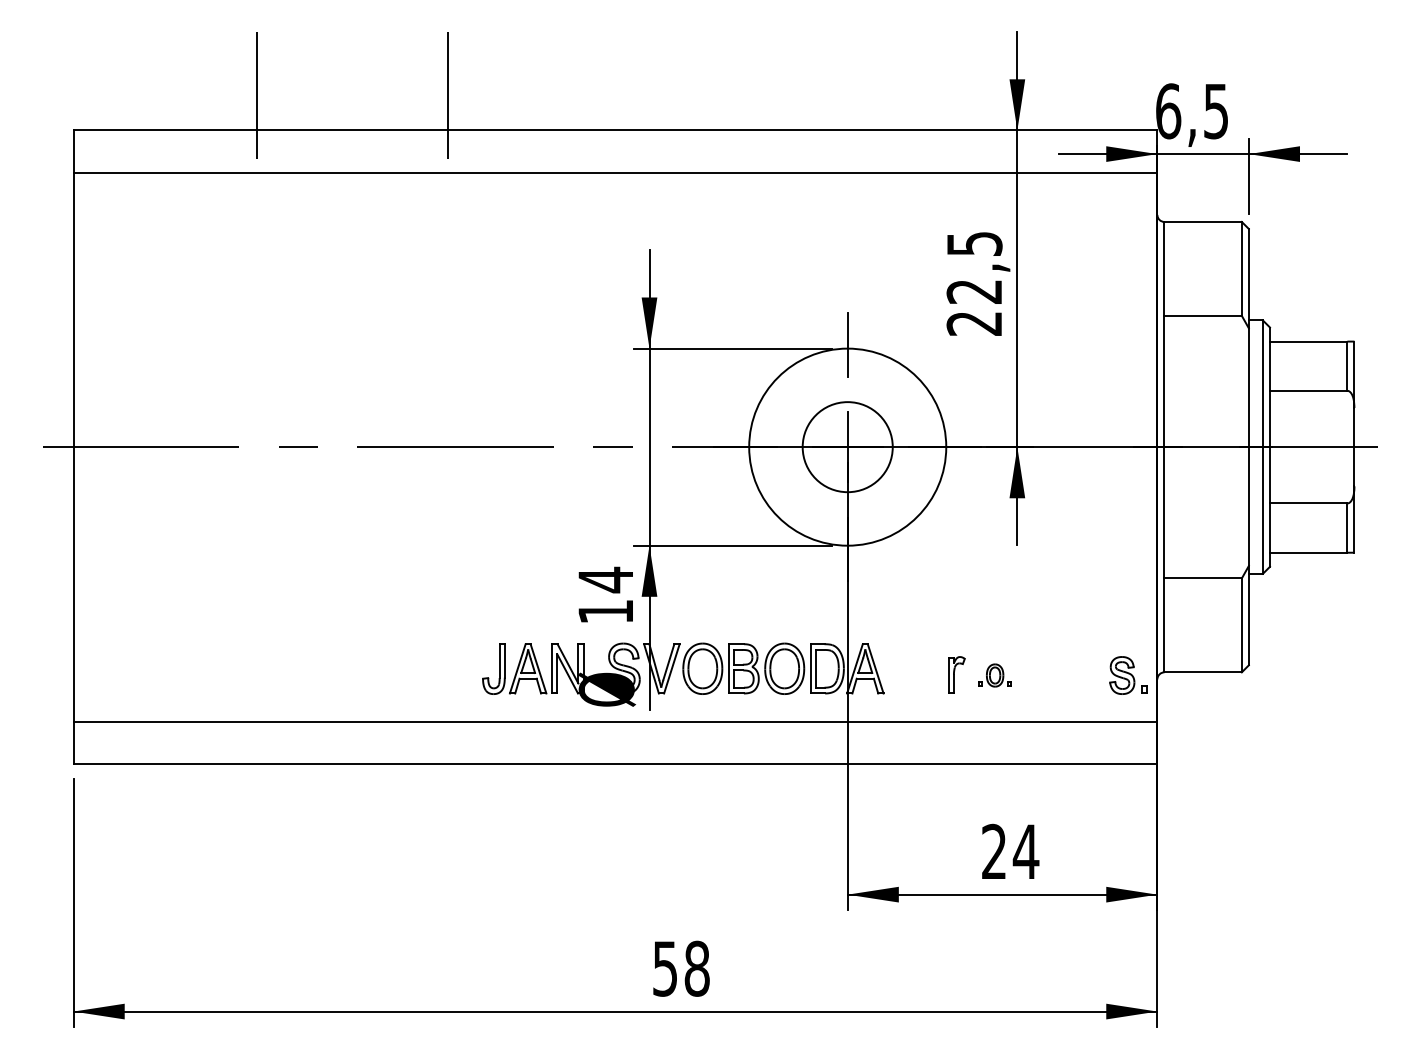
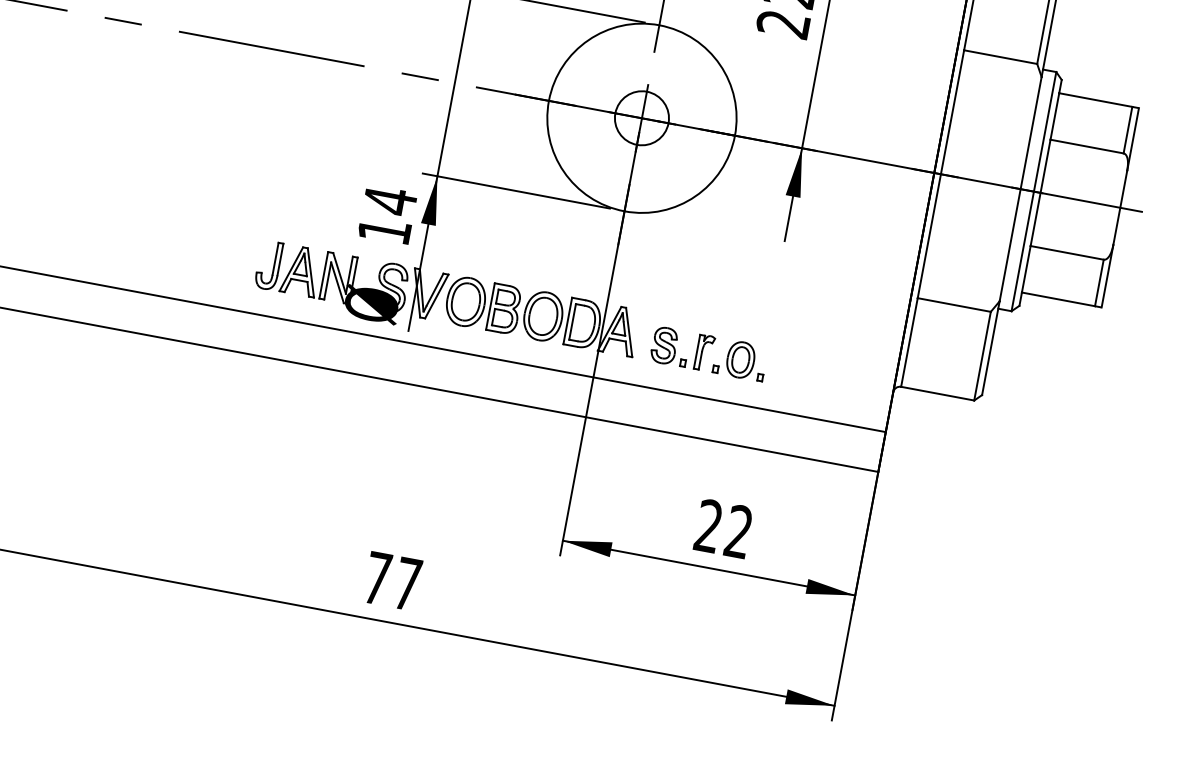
circle: (847, 447) -> (641, 118), size x0.62
part: (994, 675) -> (740, 359), size x1.67
part: (1128, 675) -> (670, 346), moved
text: (1025, 850) -> (738, 530), 24 -> 22
text: (681, 968) -> (392, 581), 58 -> 77

